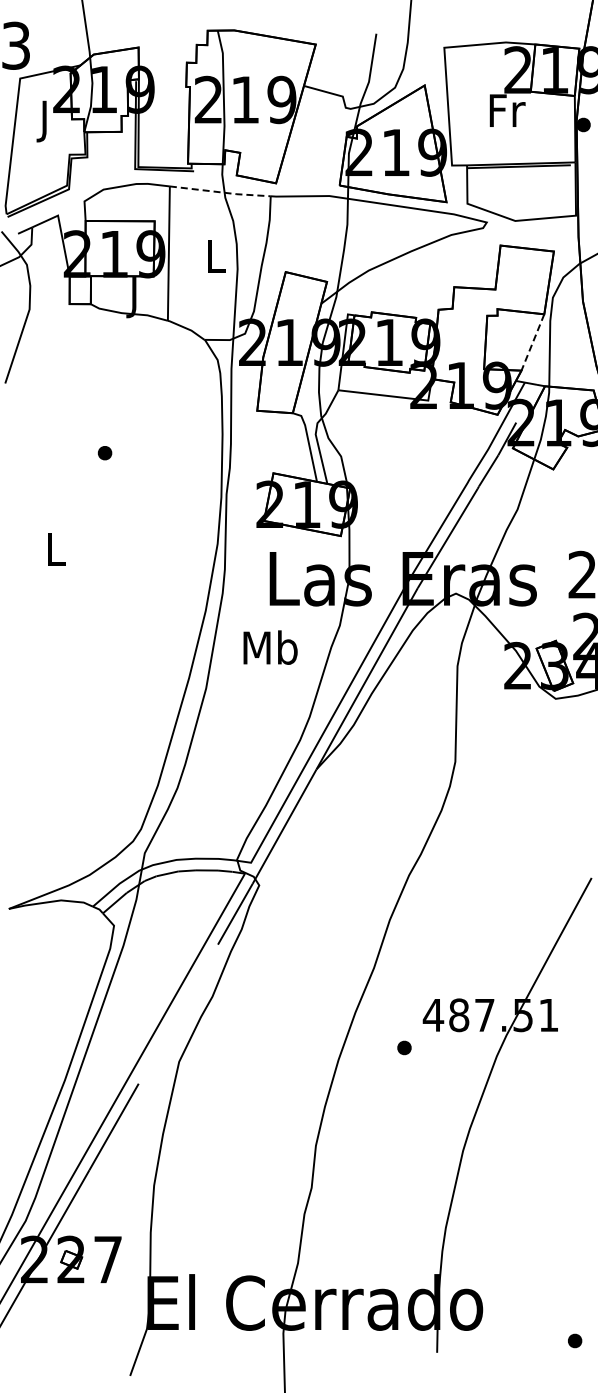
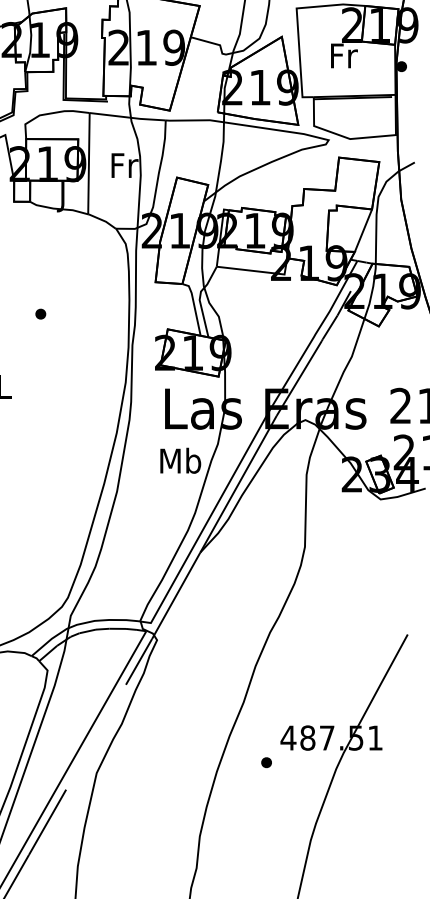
line: (221, 192) -> (128, 117), dashed -> solid
text: (216, 255) -> (124, 165), L -> Fr
line: (532, 342) -> (363, 230), dashed -> solid
text: (270, 647) -> (180, 460), moved

